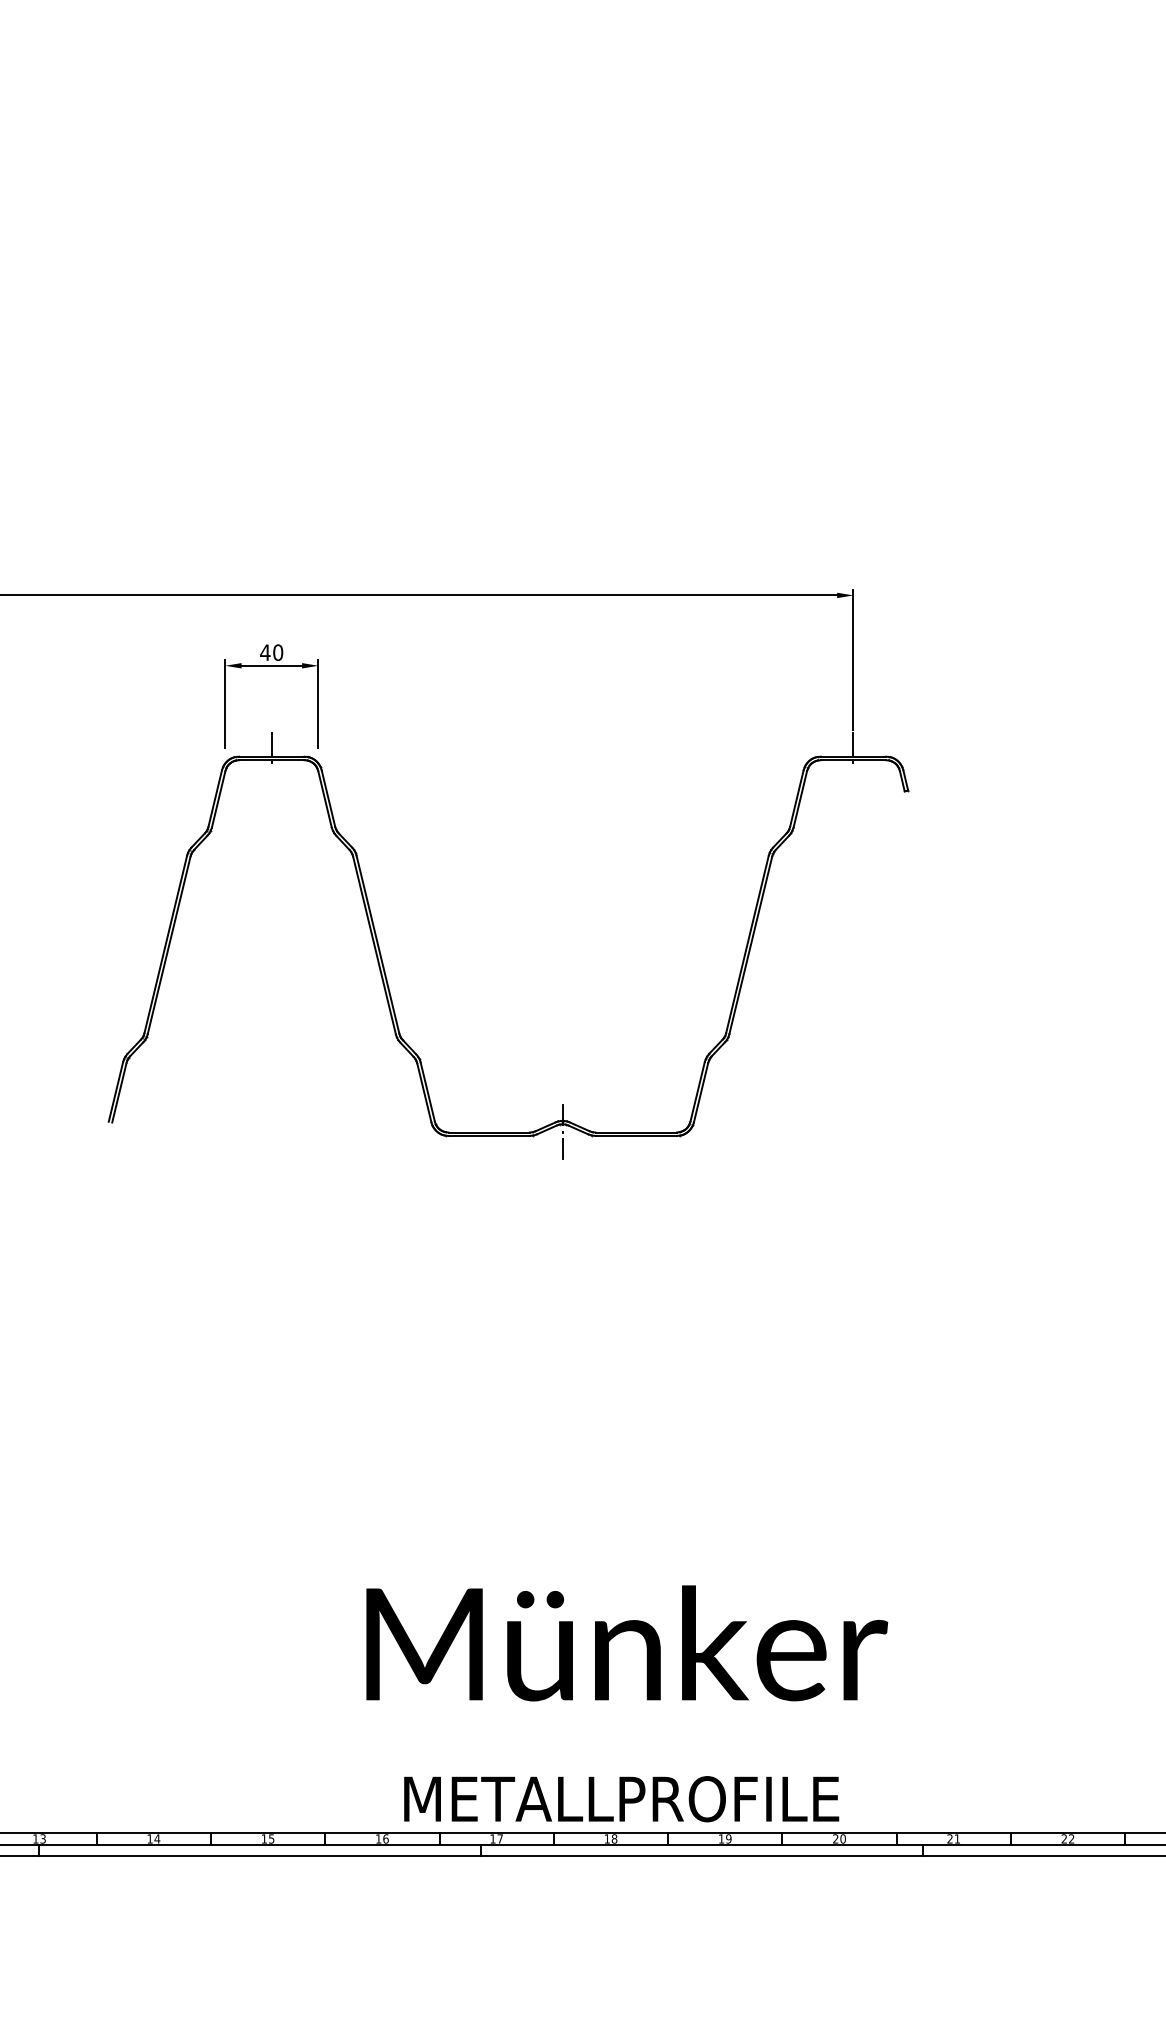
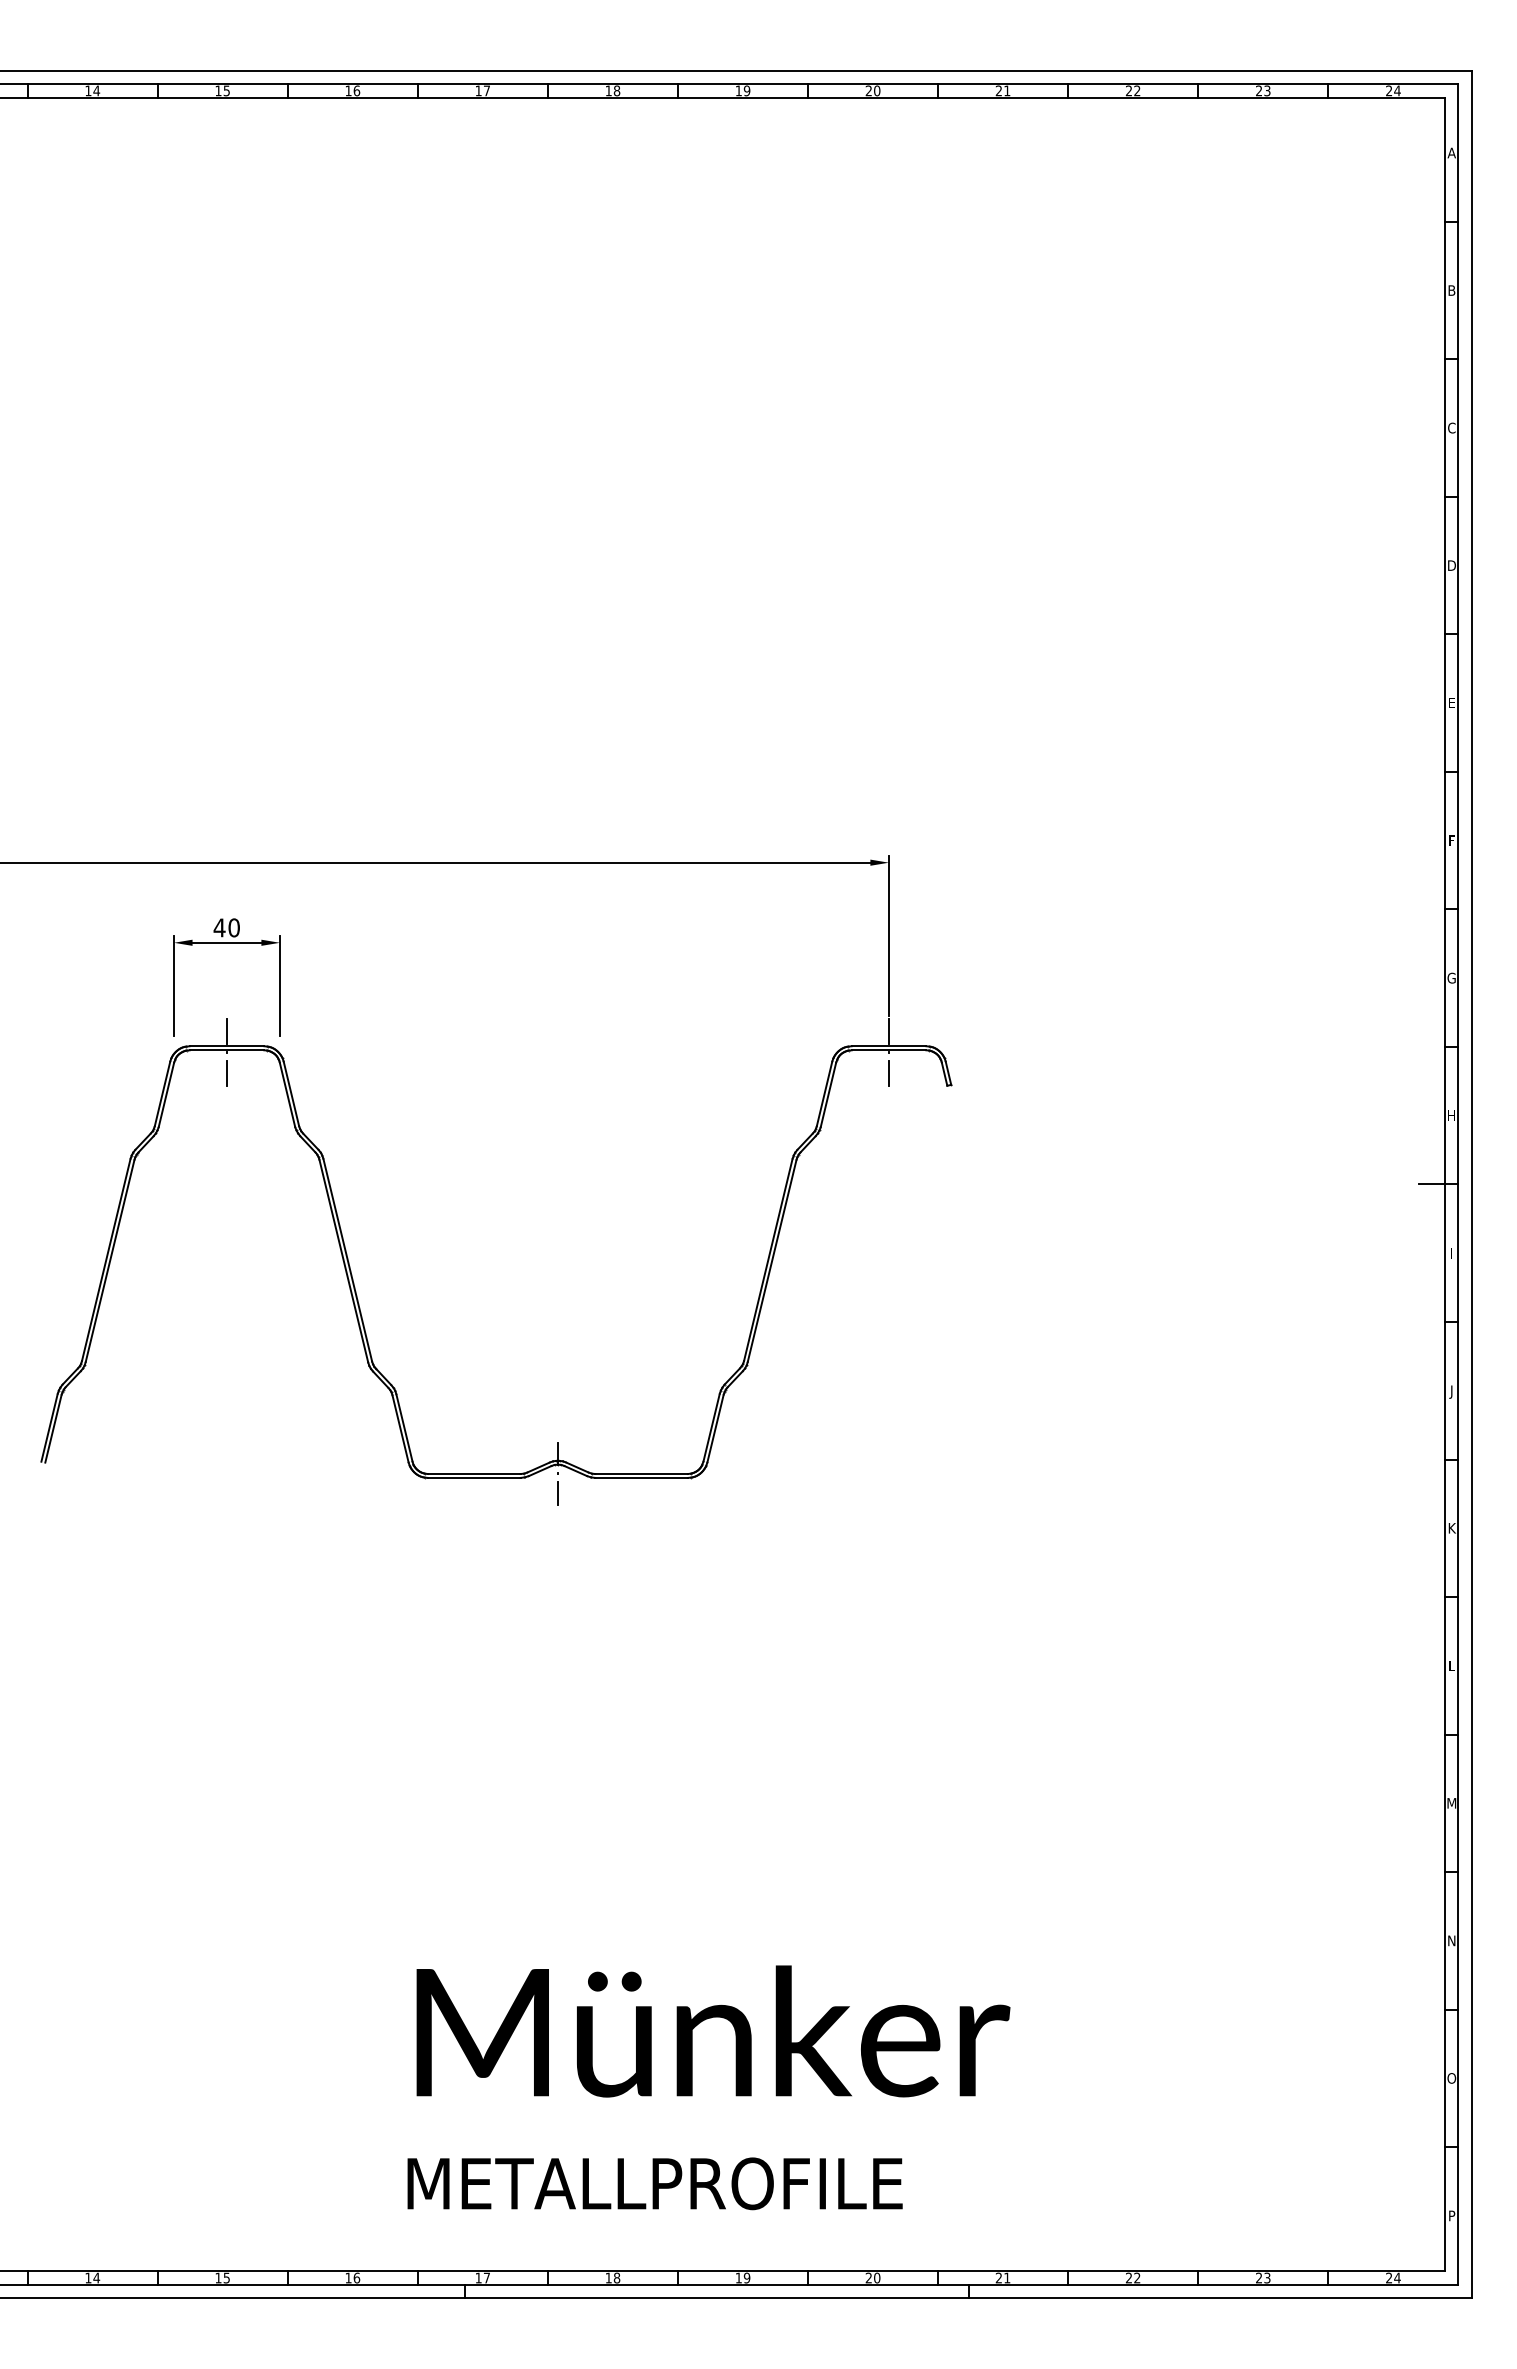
line: (271, 779) -> (226, 1072), added
line: (853, 779) -> (888, 1072), added
text: (627, 1643) -> (713, 2031), moved
text: (621, 1798) -> (654, 2183), moved

